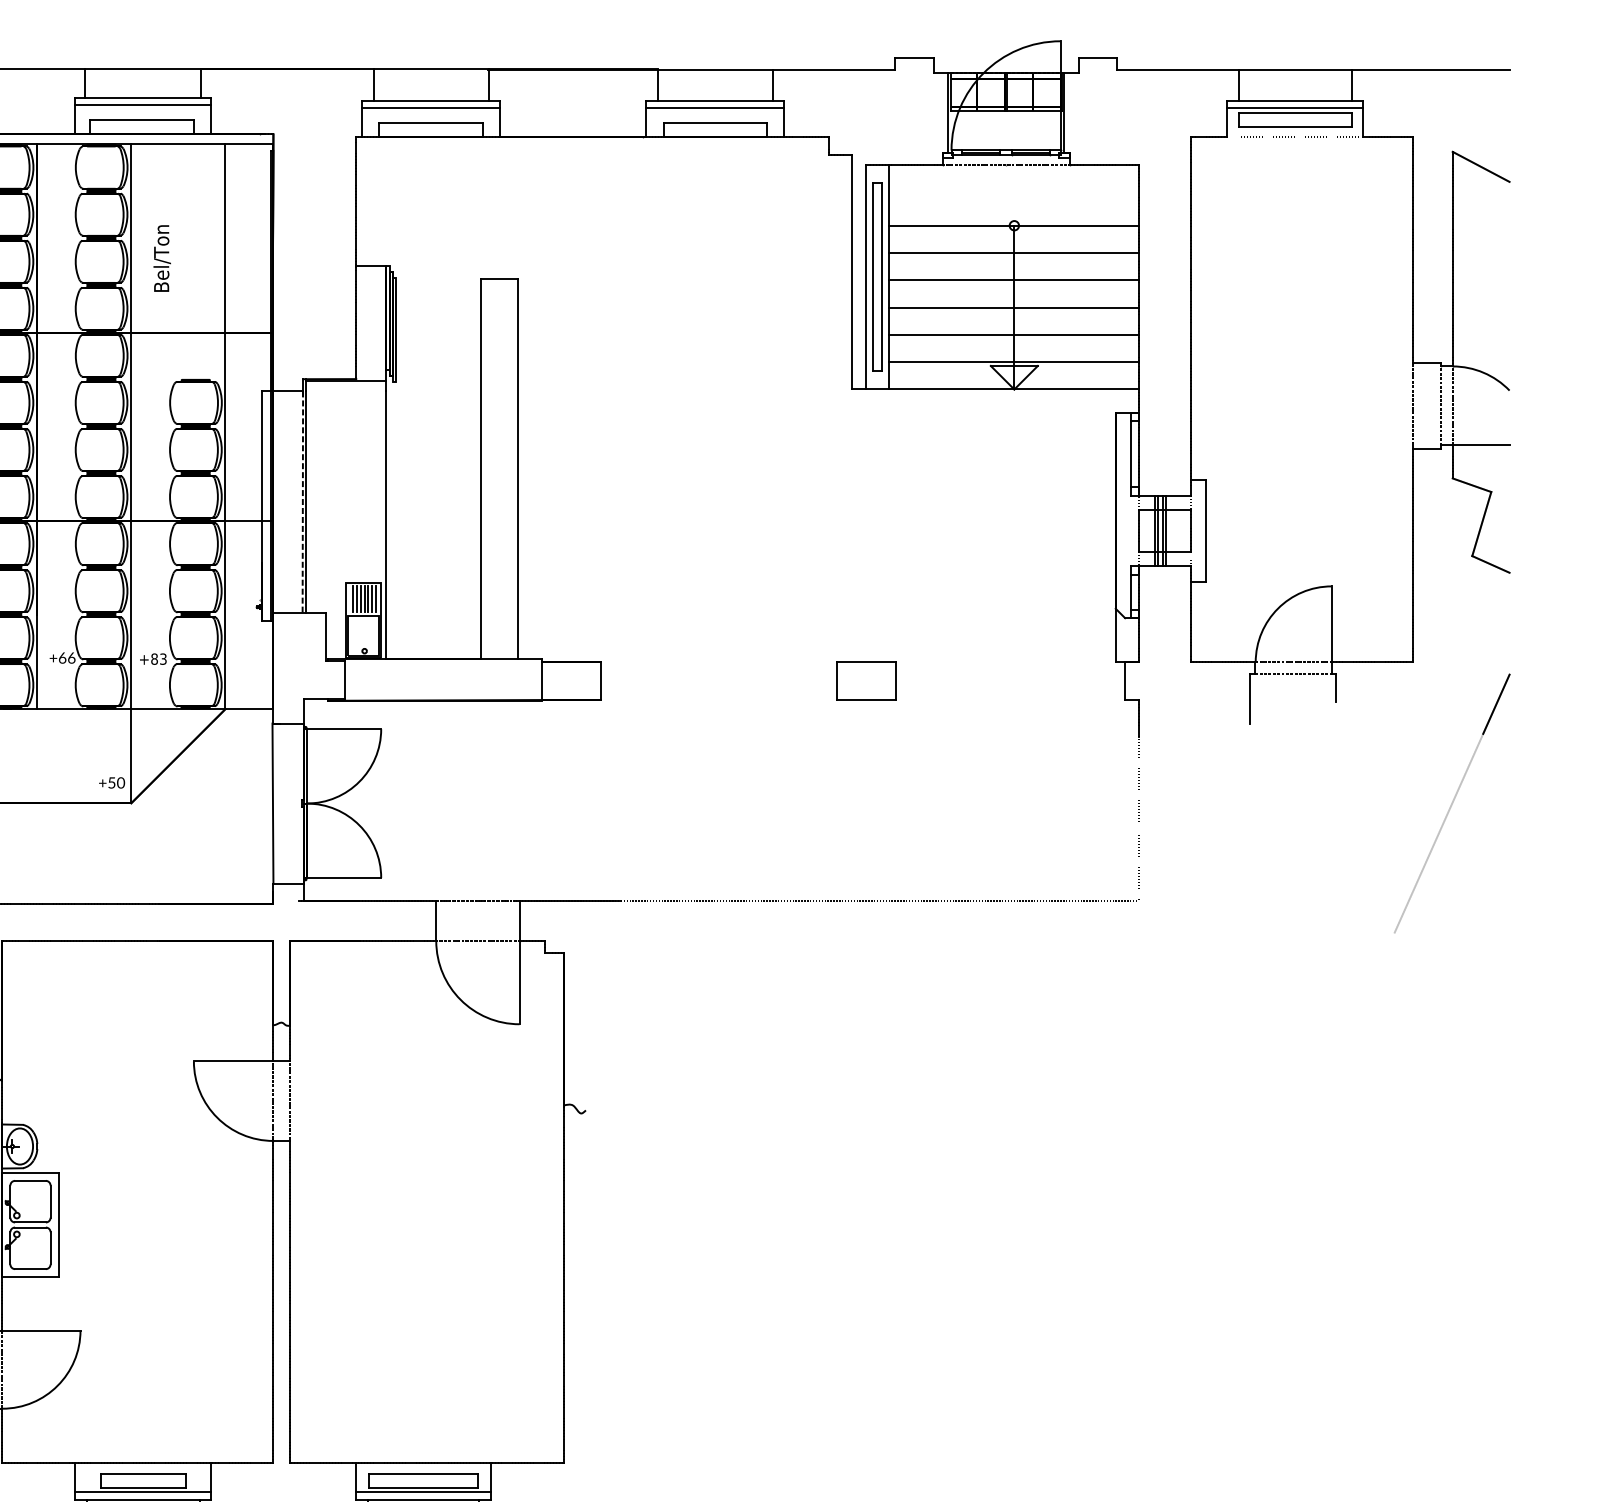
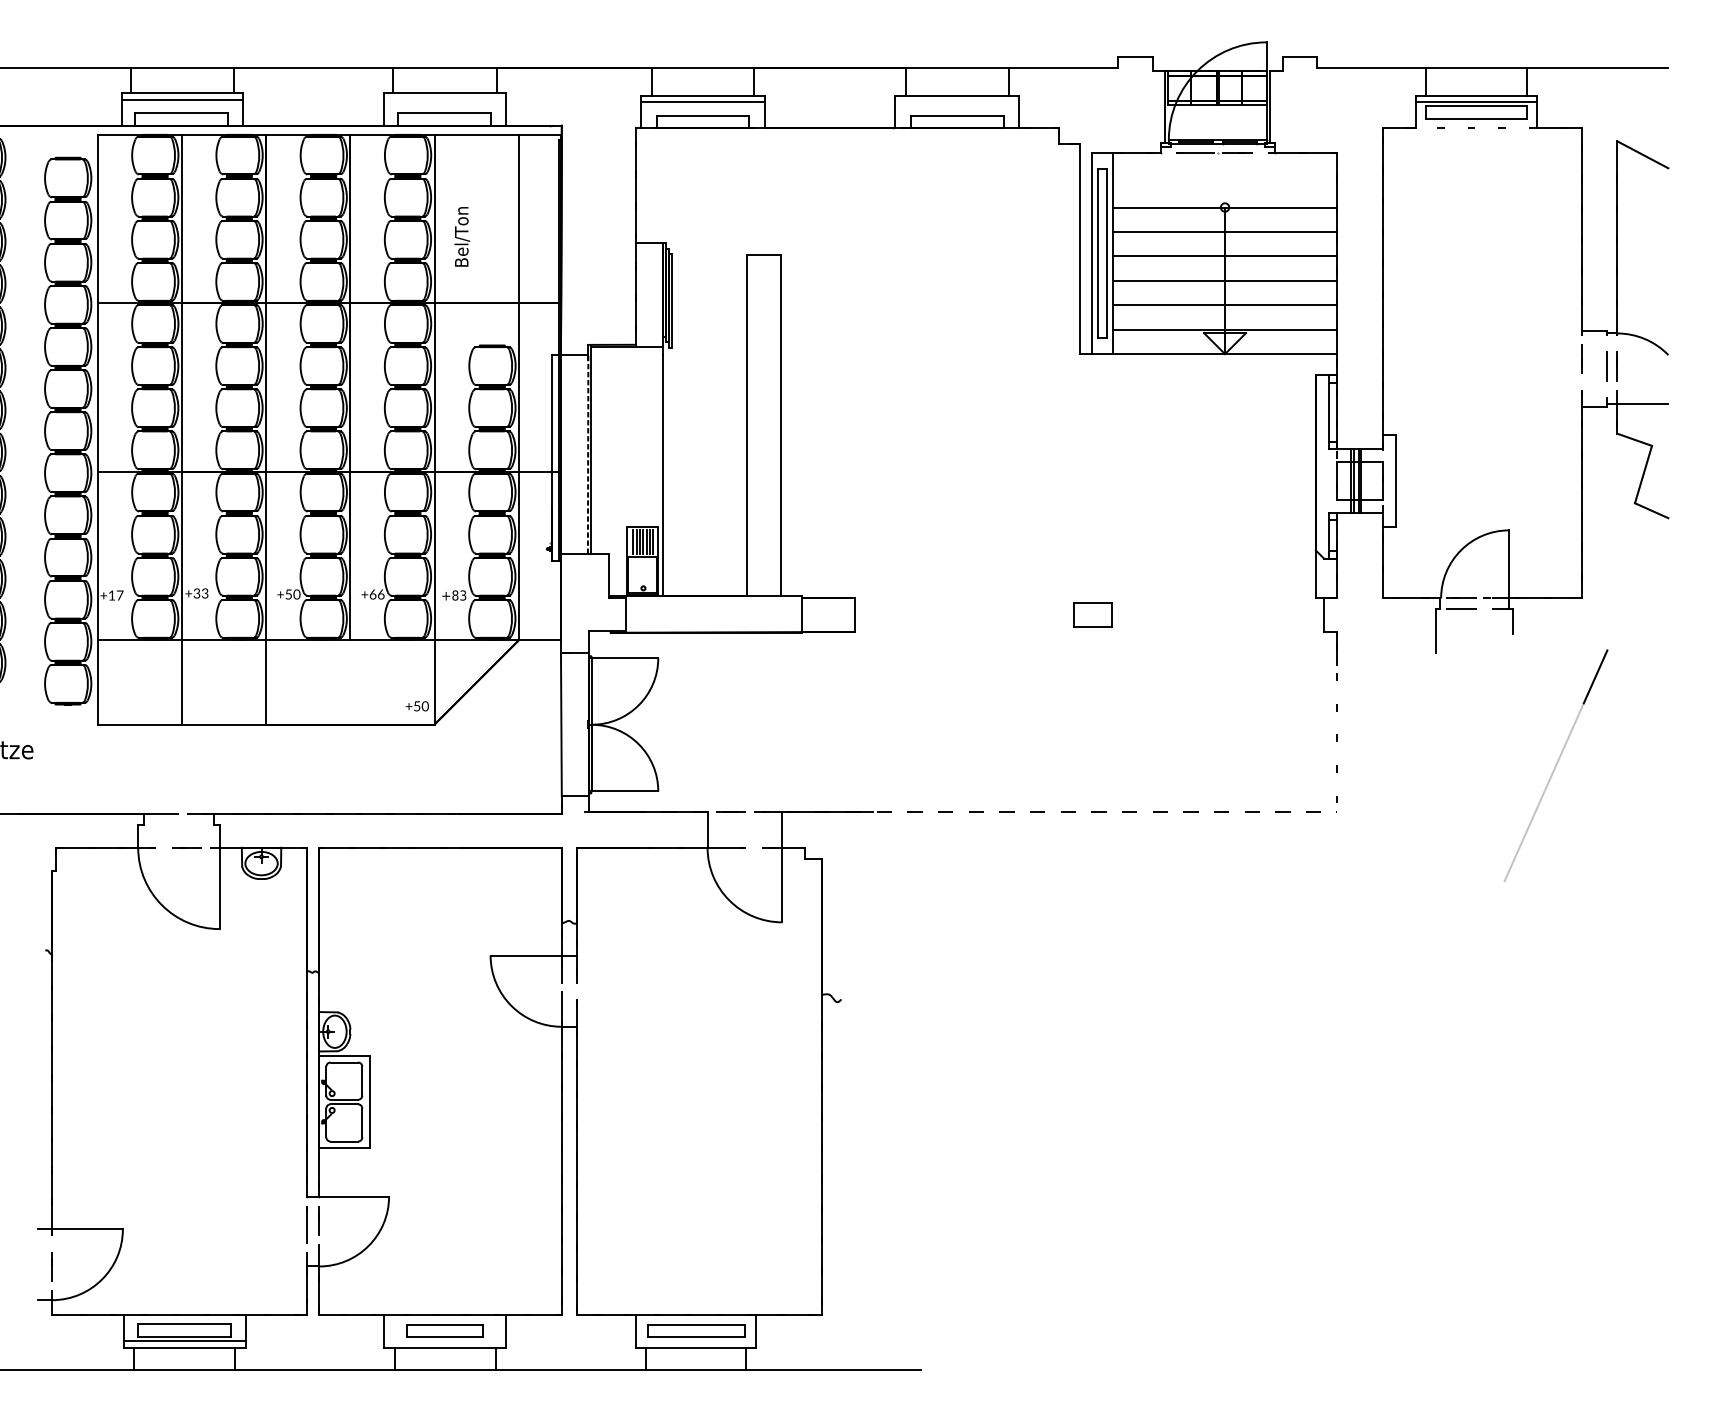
line: (143, 105) -> (445, 99), removed
line: (715, 108) -> (957, 102), removed
part: (866, 680) -> (1092, 614), size x0.7
part: (1452, 803) -> (1556, 765), moved
line: (143, 1492) -> (445, 1341), removed
line: (422, 1492) -> (695, 1341), removed

